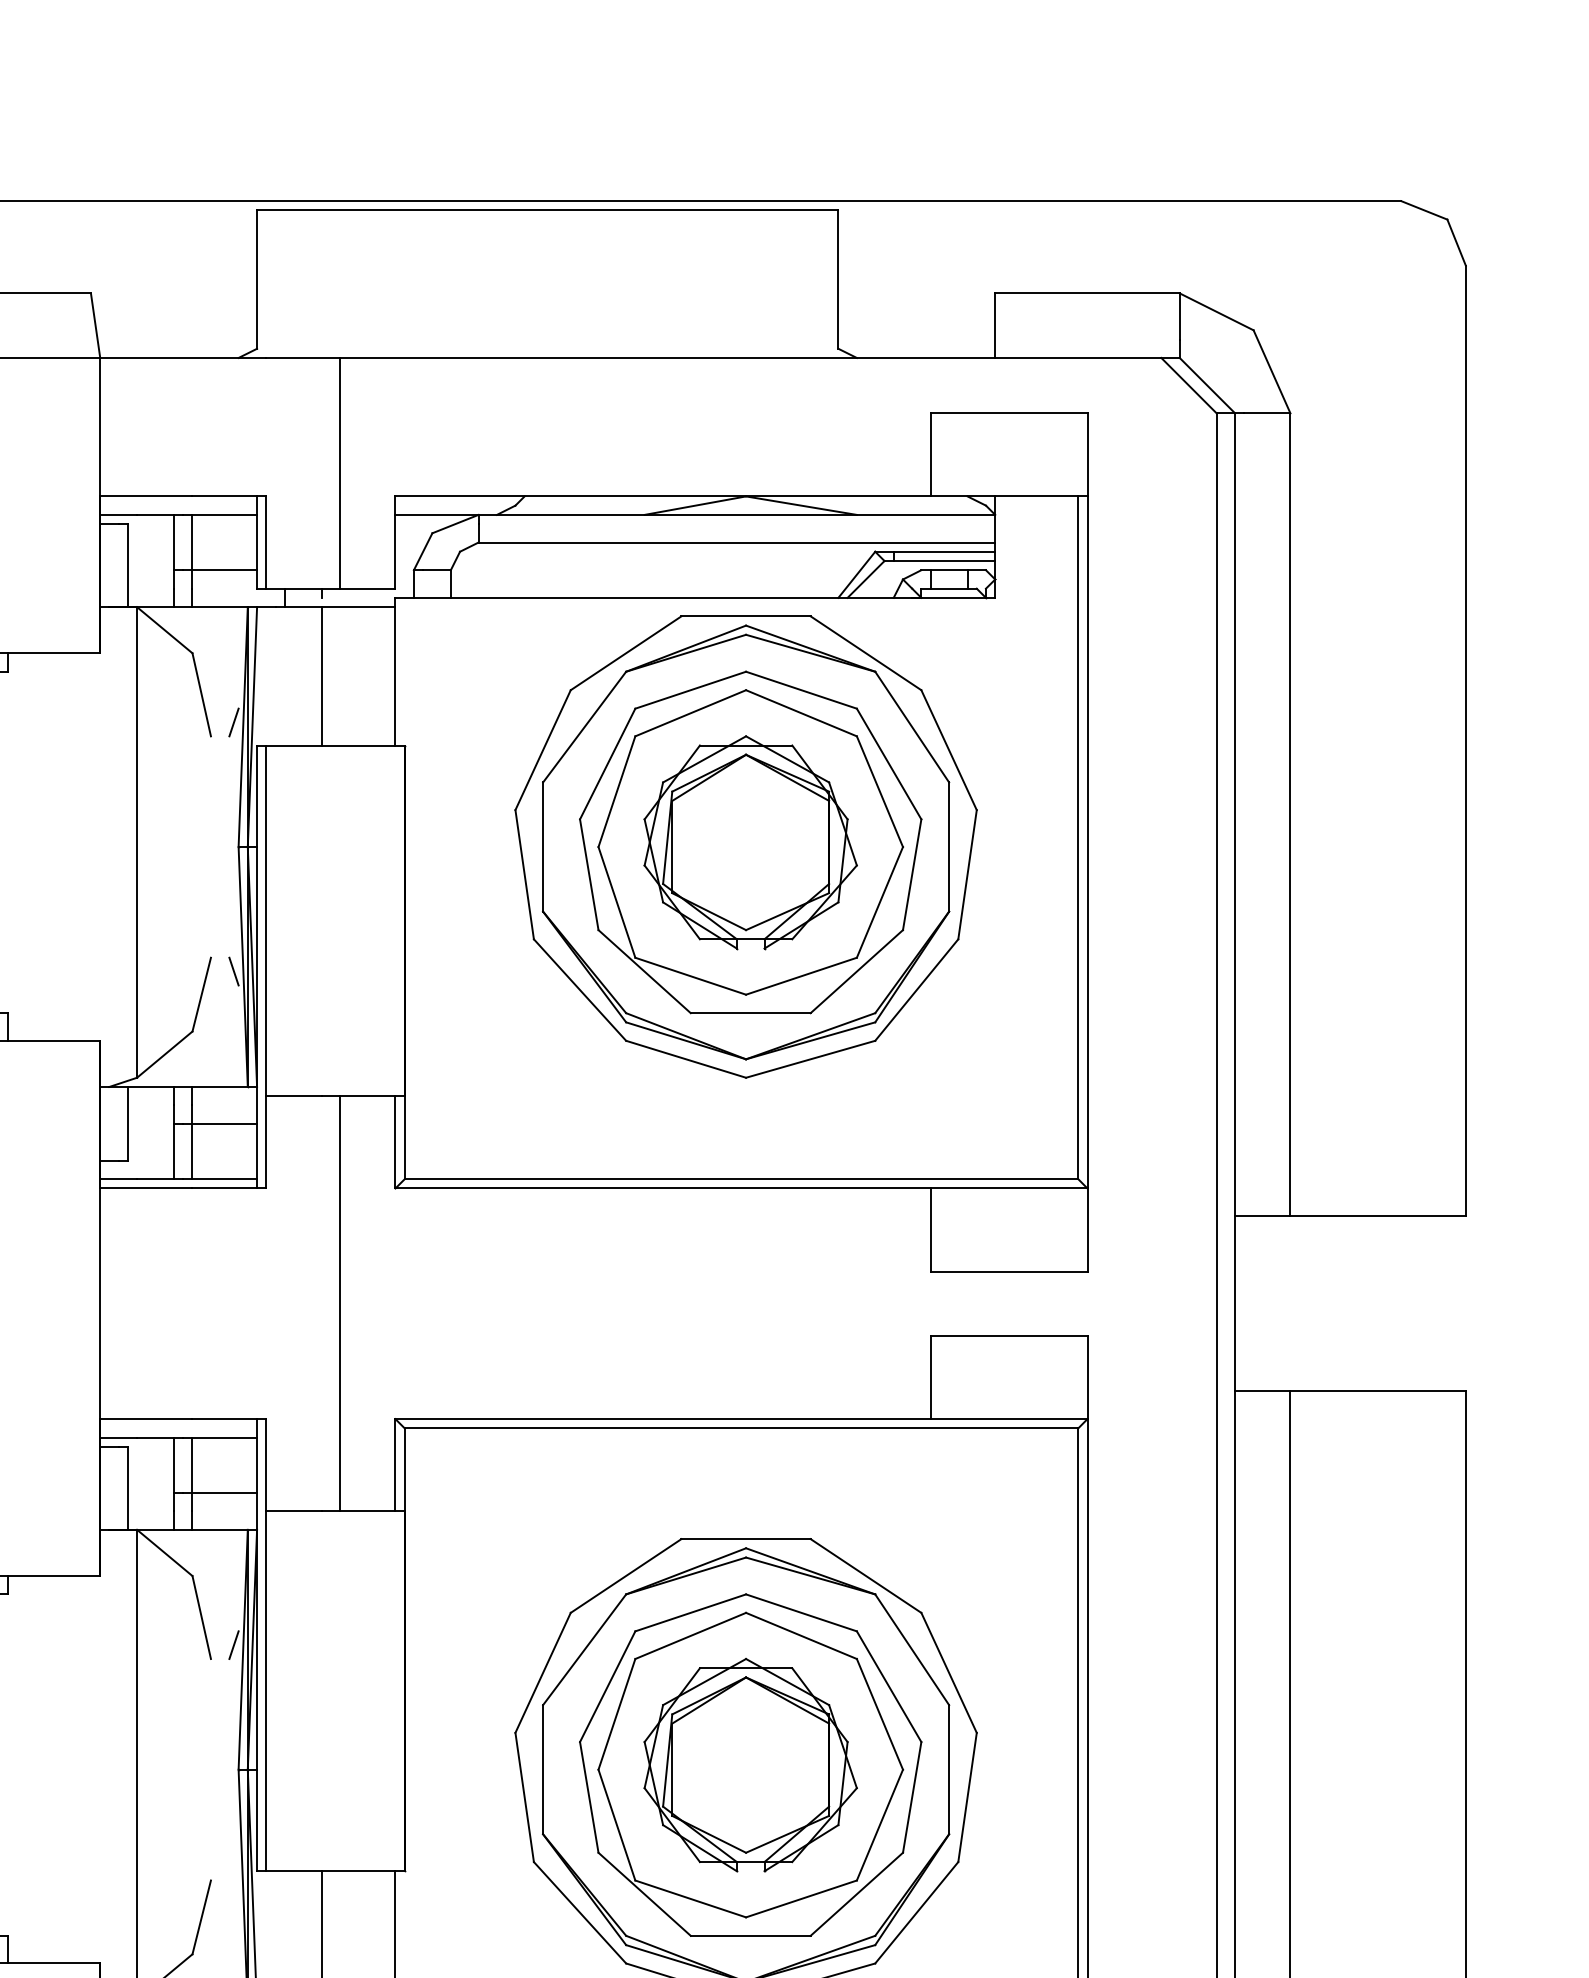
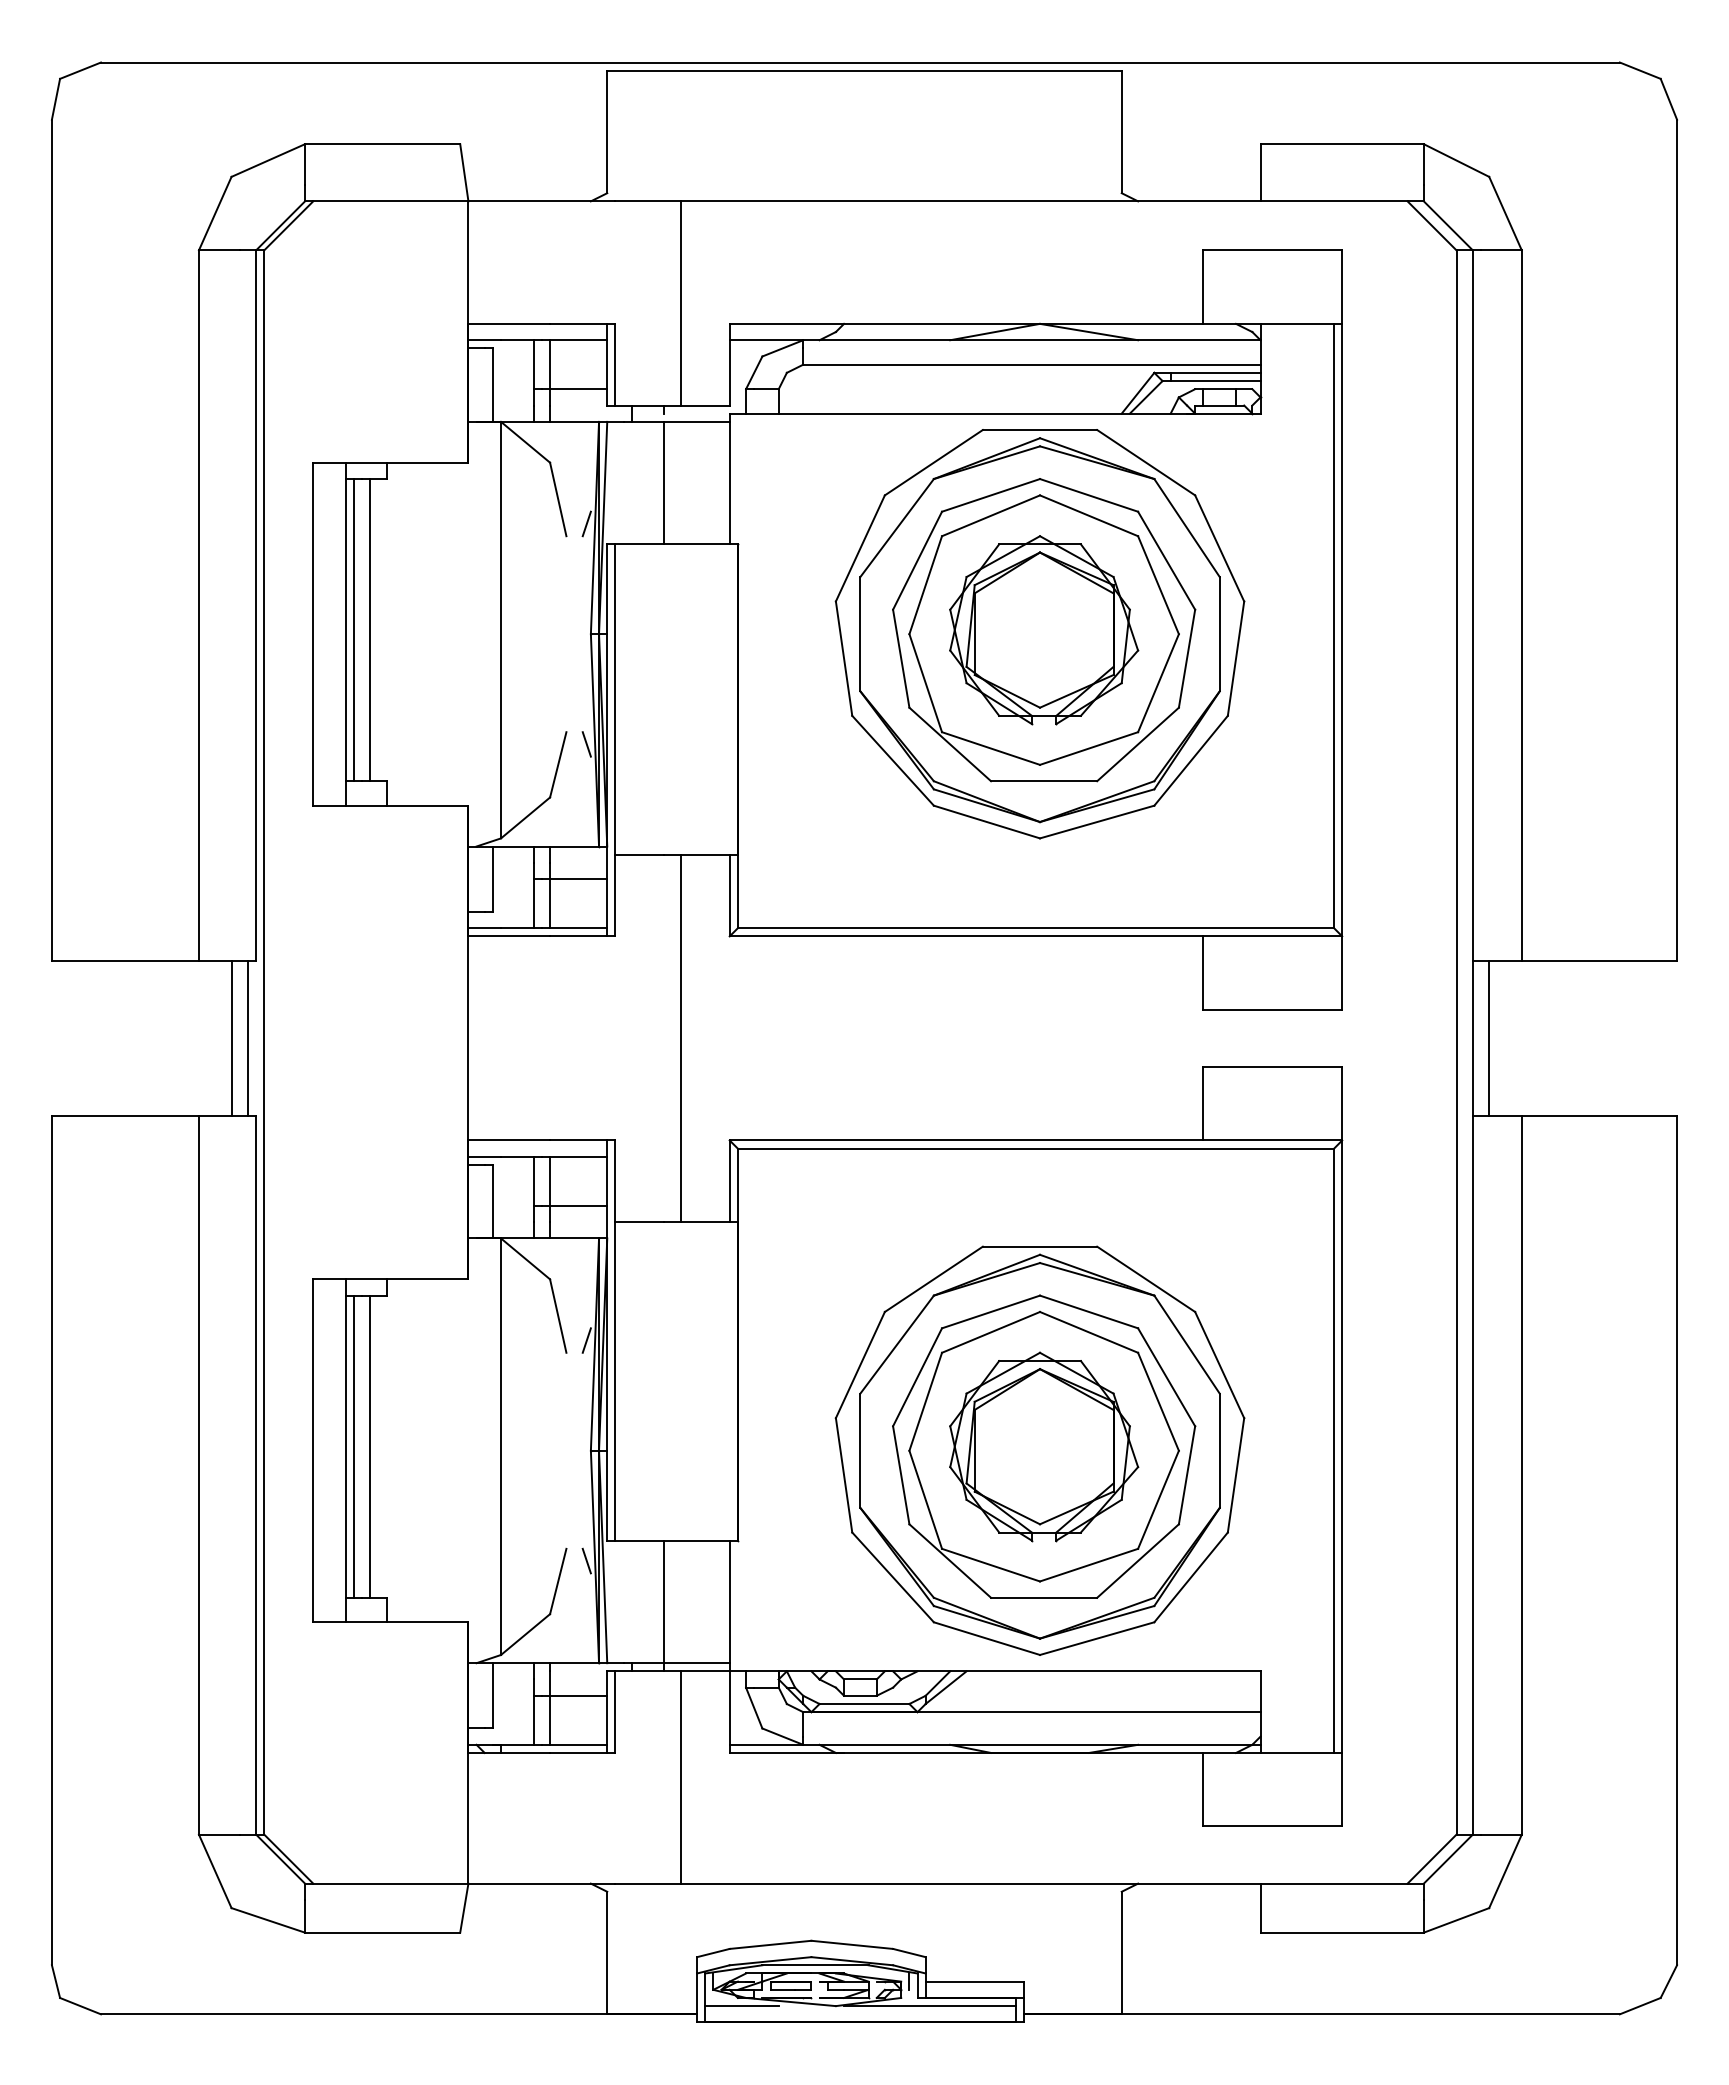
line: (1253, 1303) -> (1489, 1038), added
line: (233, 1893) -> (586, 1560), added

